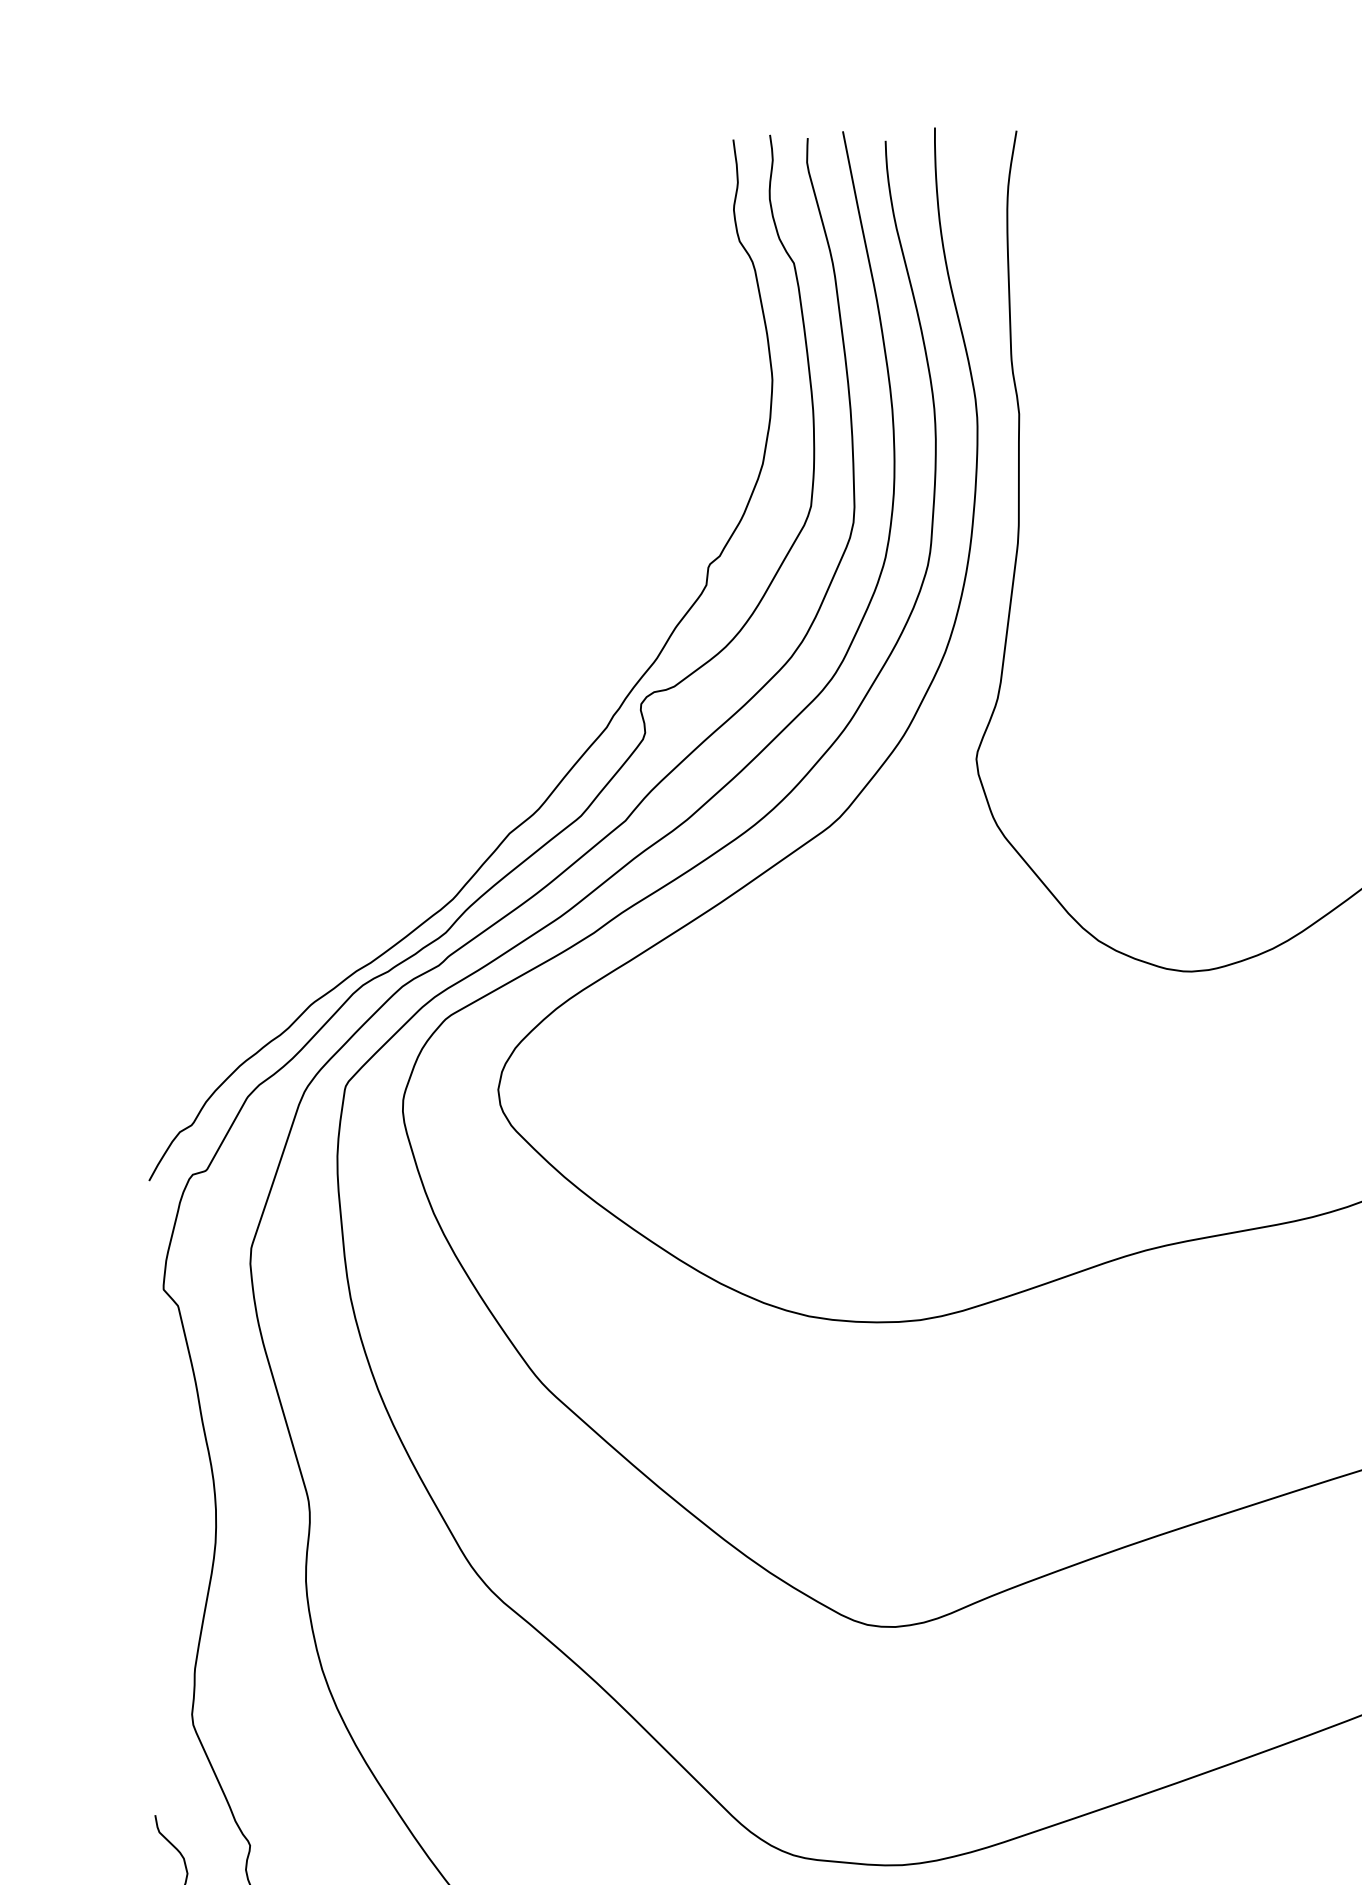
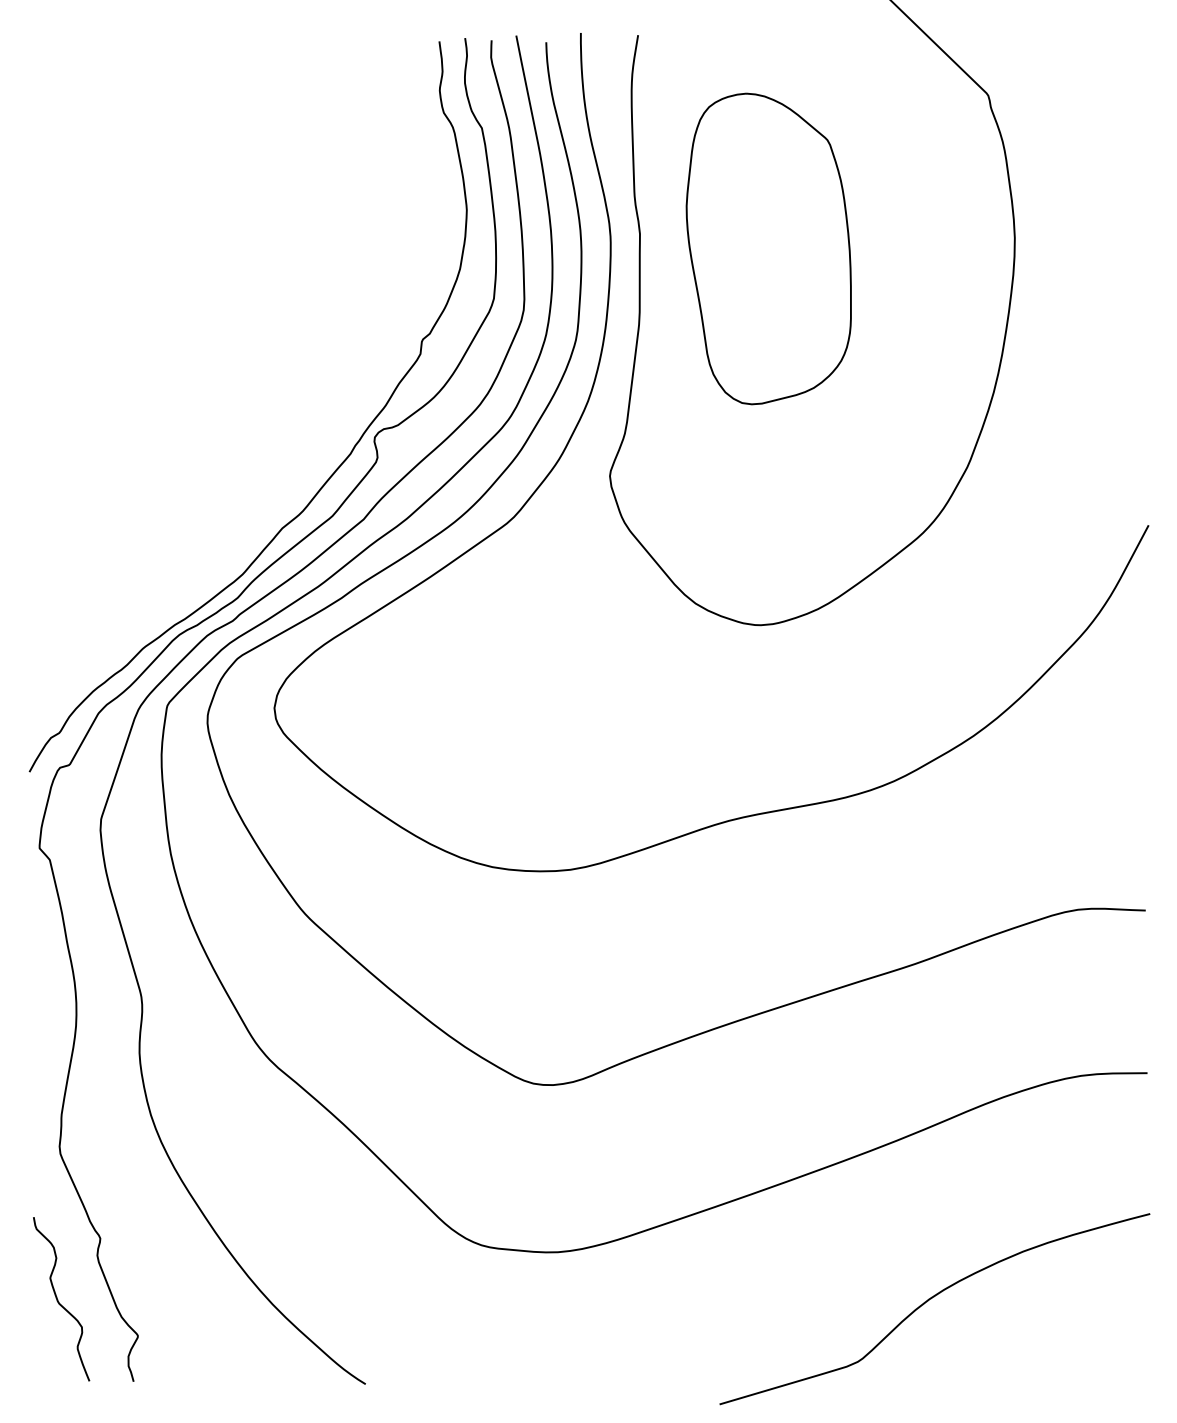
part: (1202, 434) -> (768, 248), added

